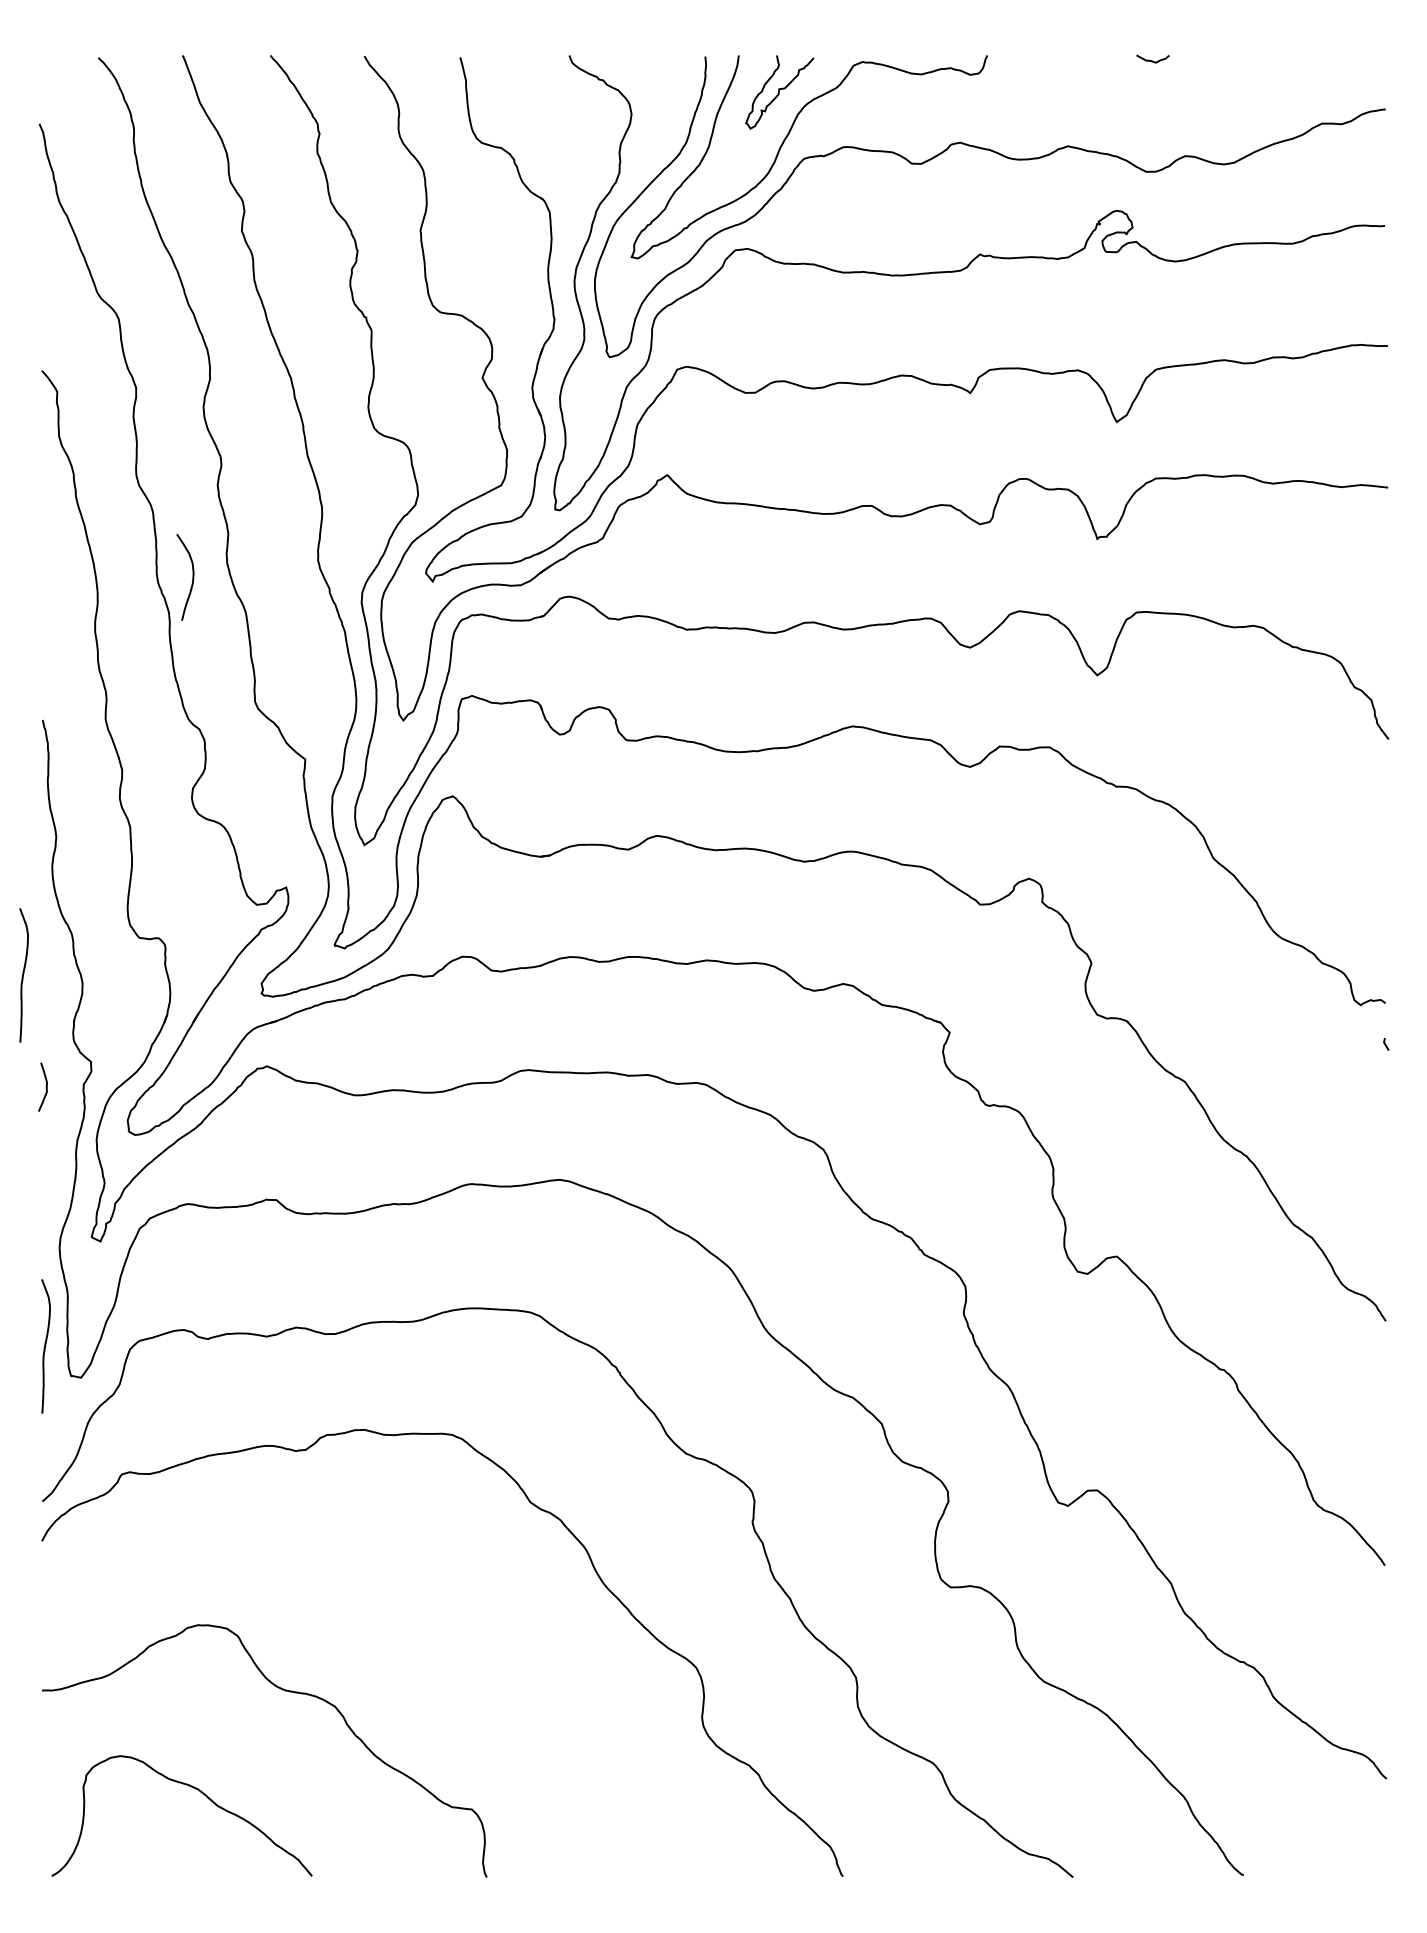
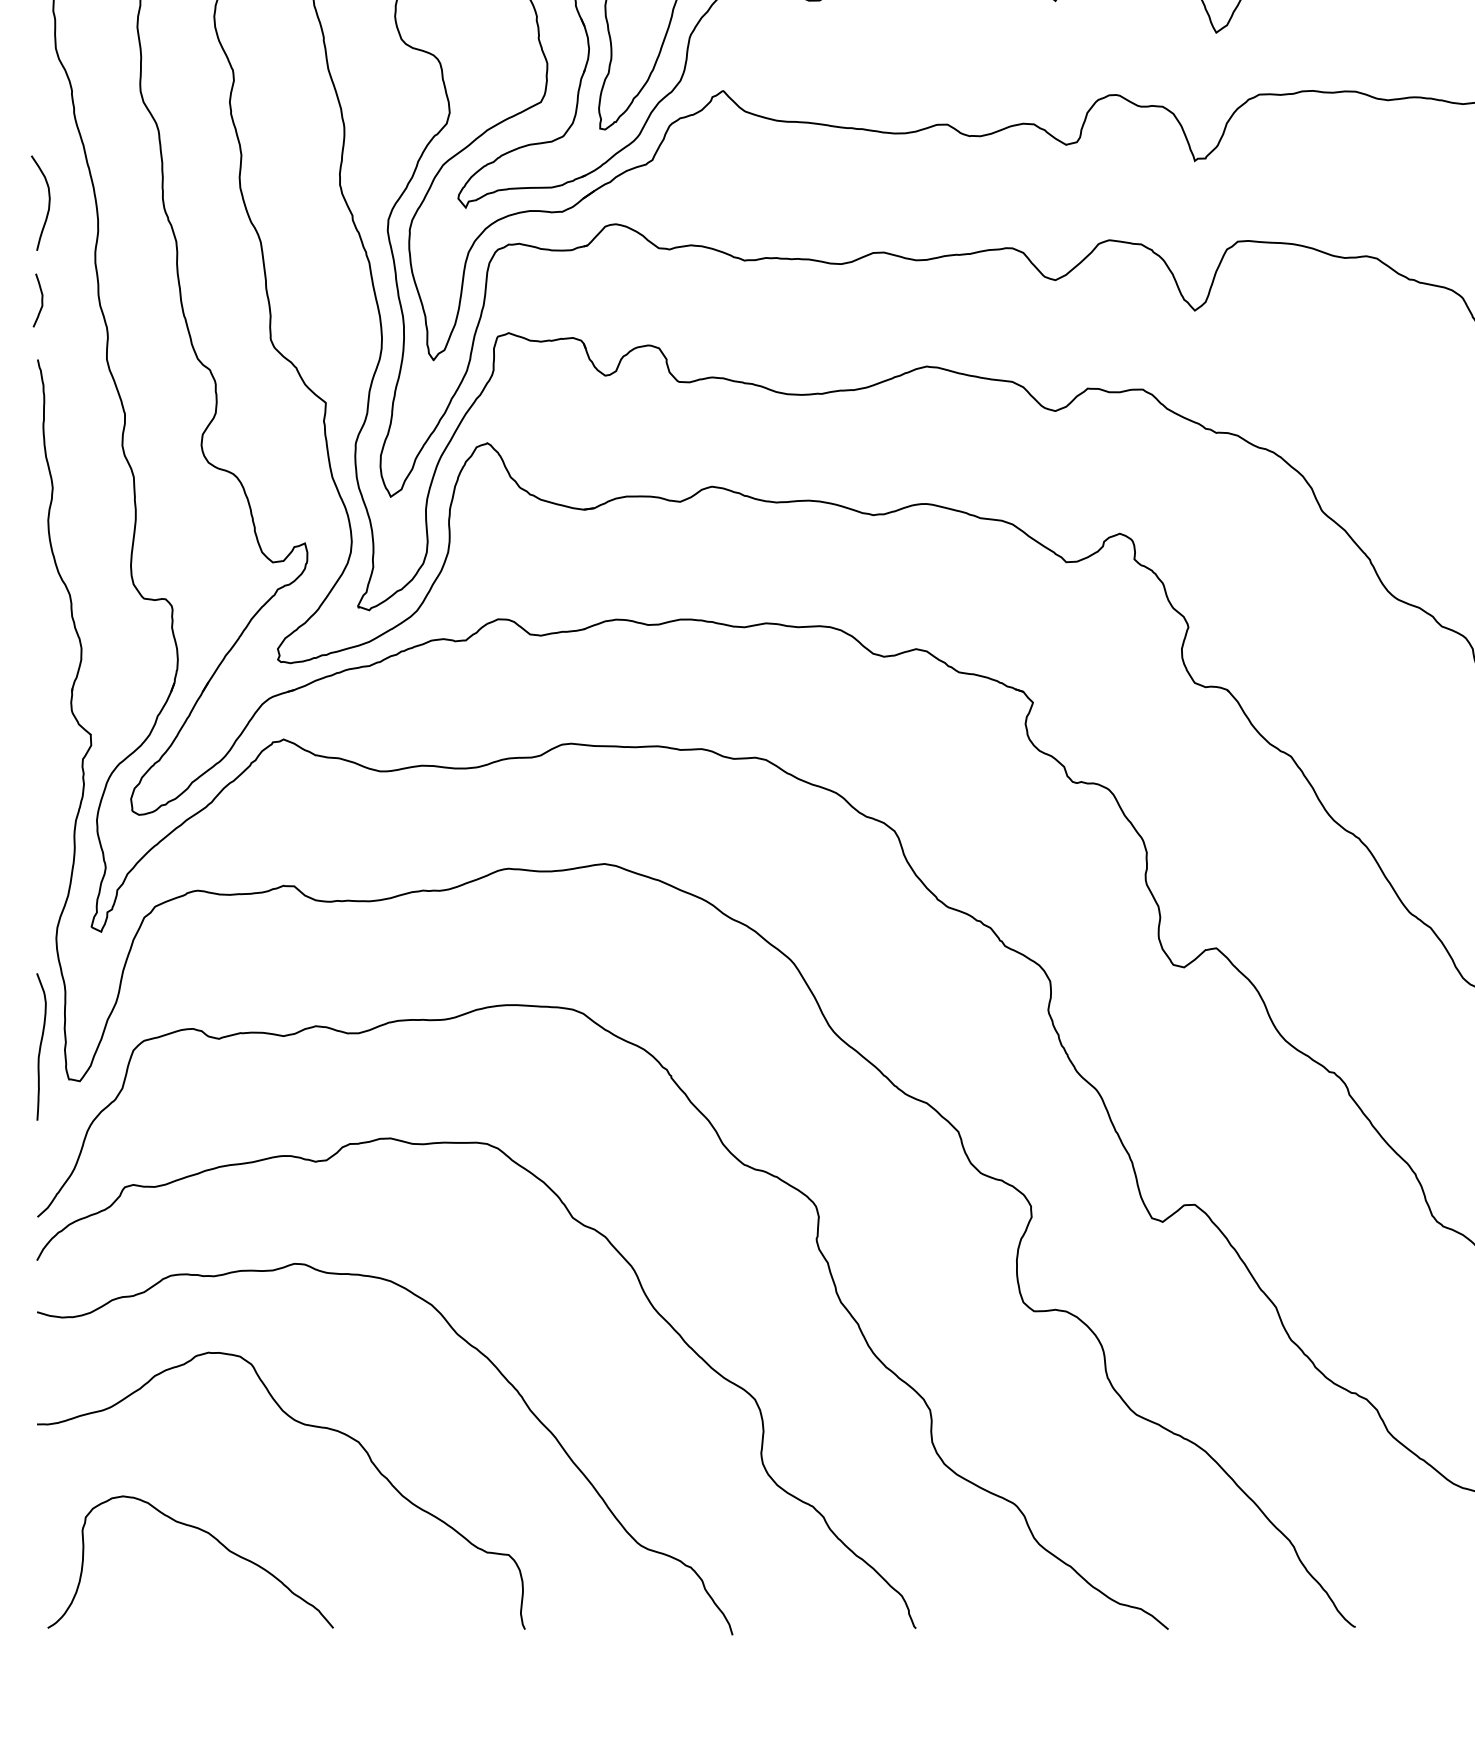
curve: (192, 577) -> (48, 203), moved
curve: (23, 975) -> (16, 639), removed
curve: (45, 1086) -> (40, 299), moved
curve: (434, 1617) -> (467, 1344), added

